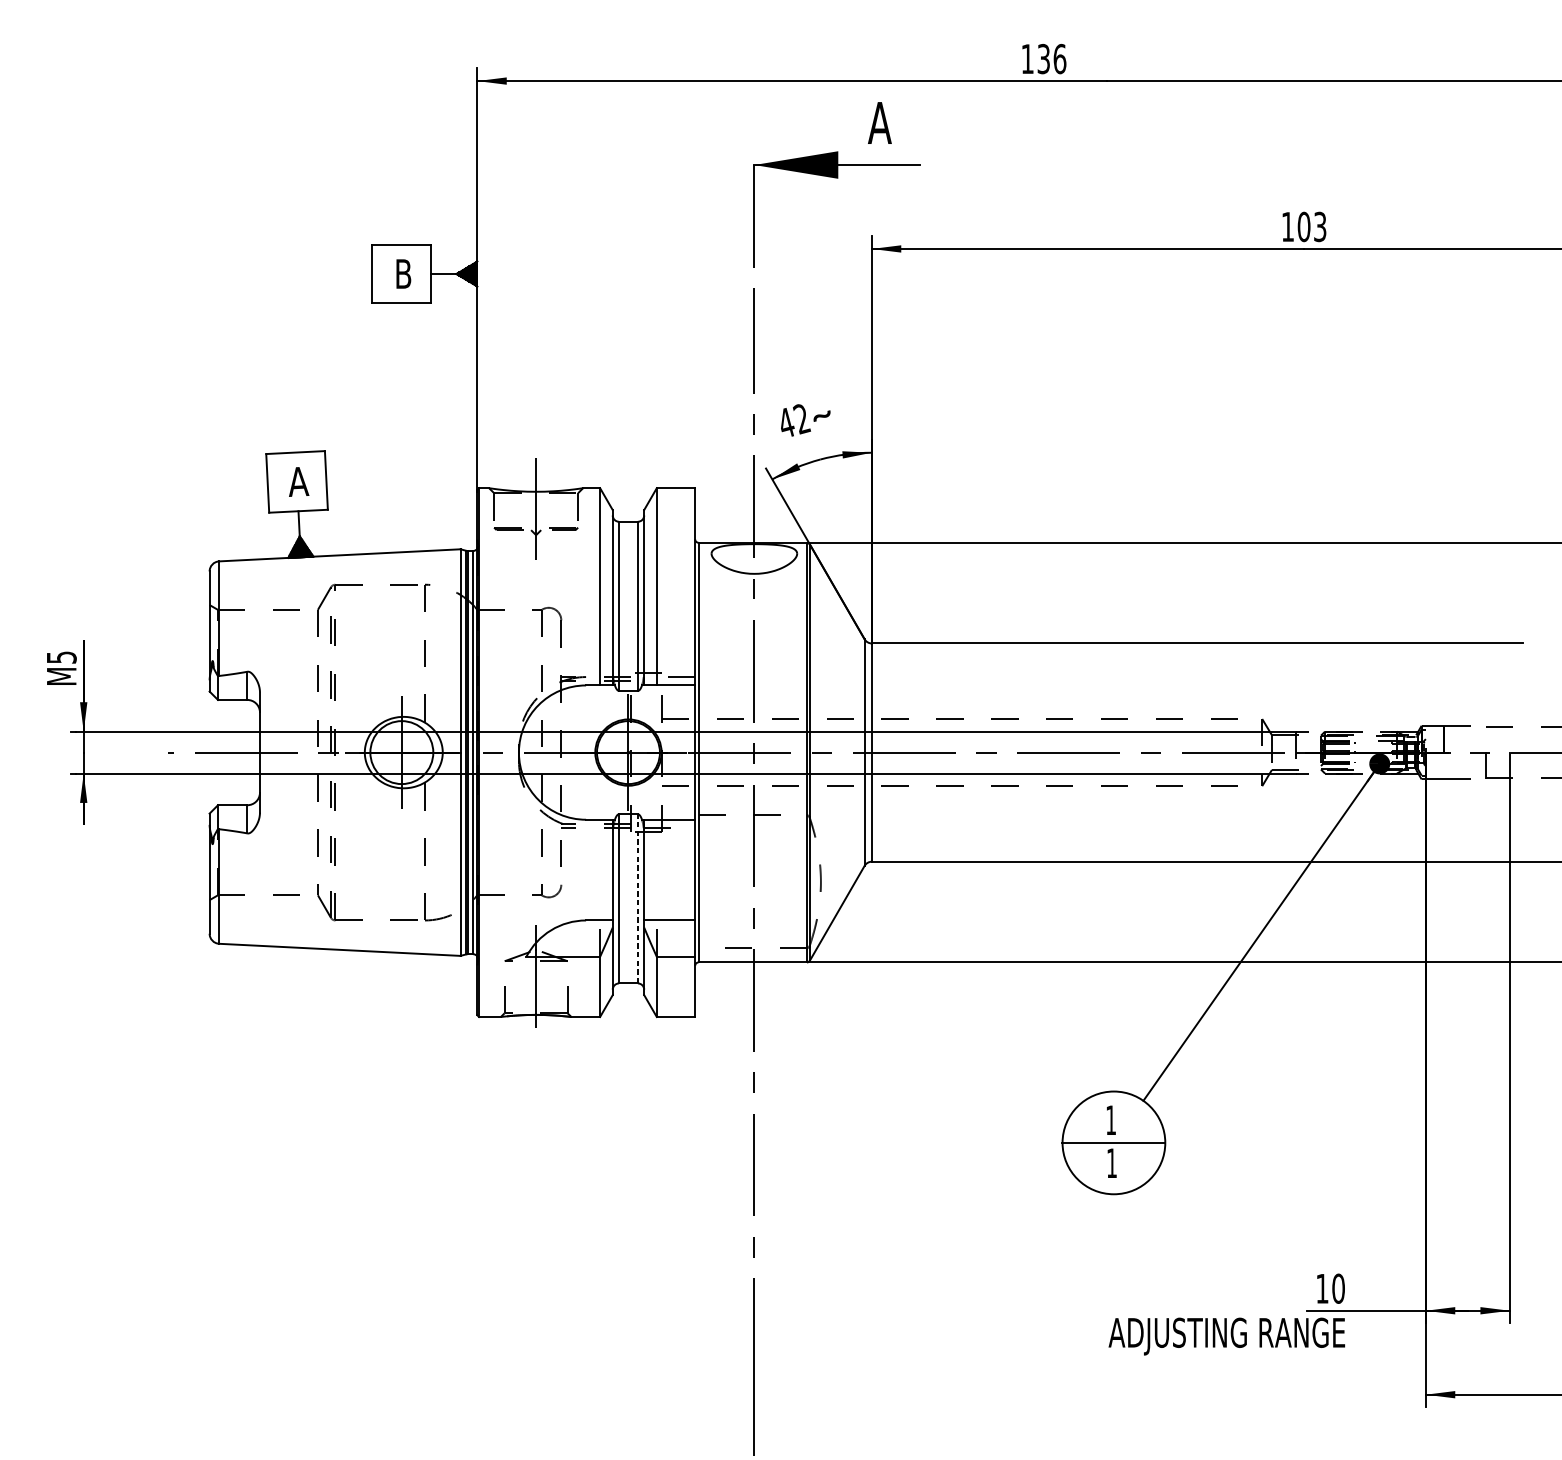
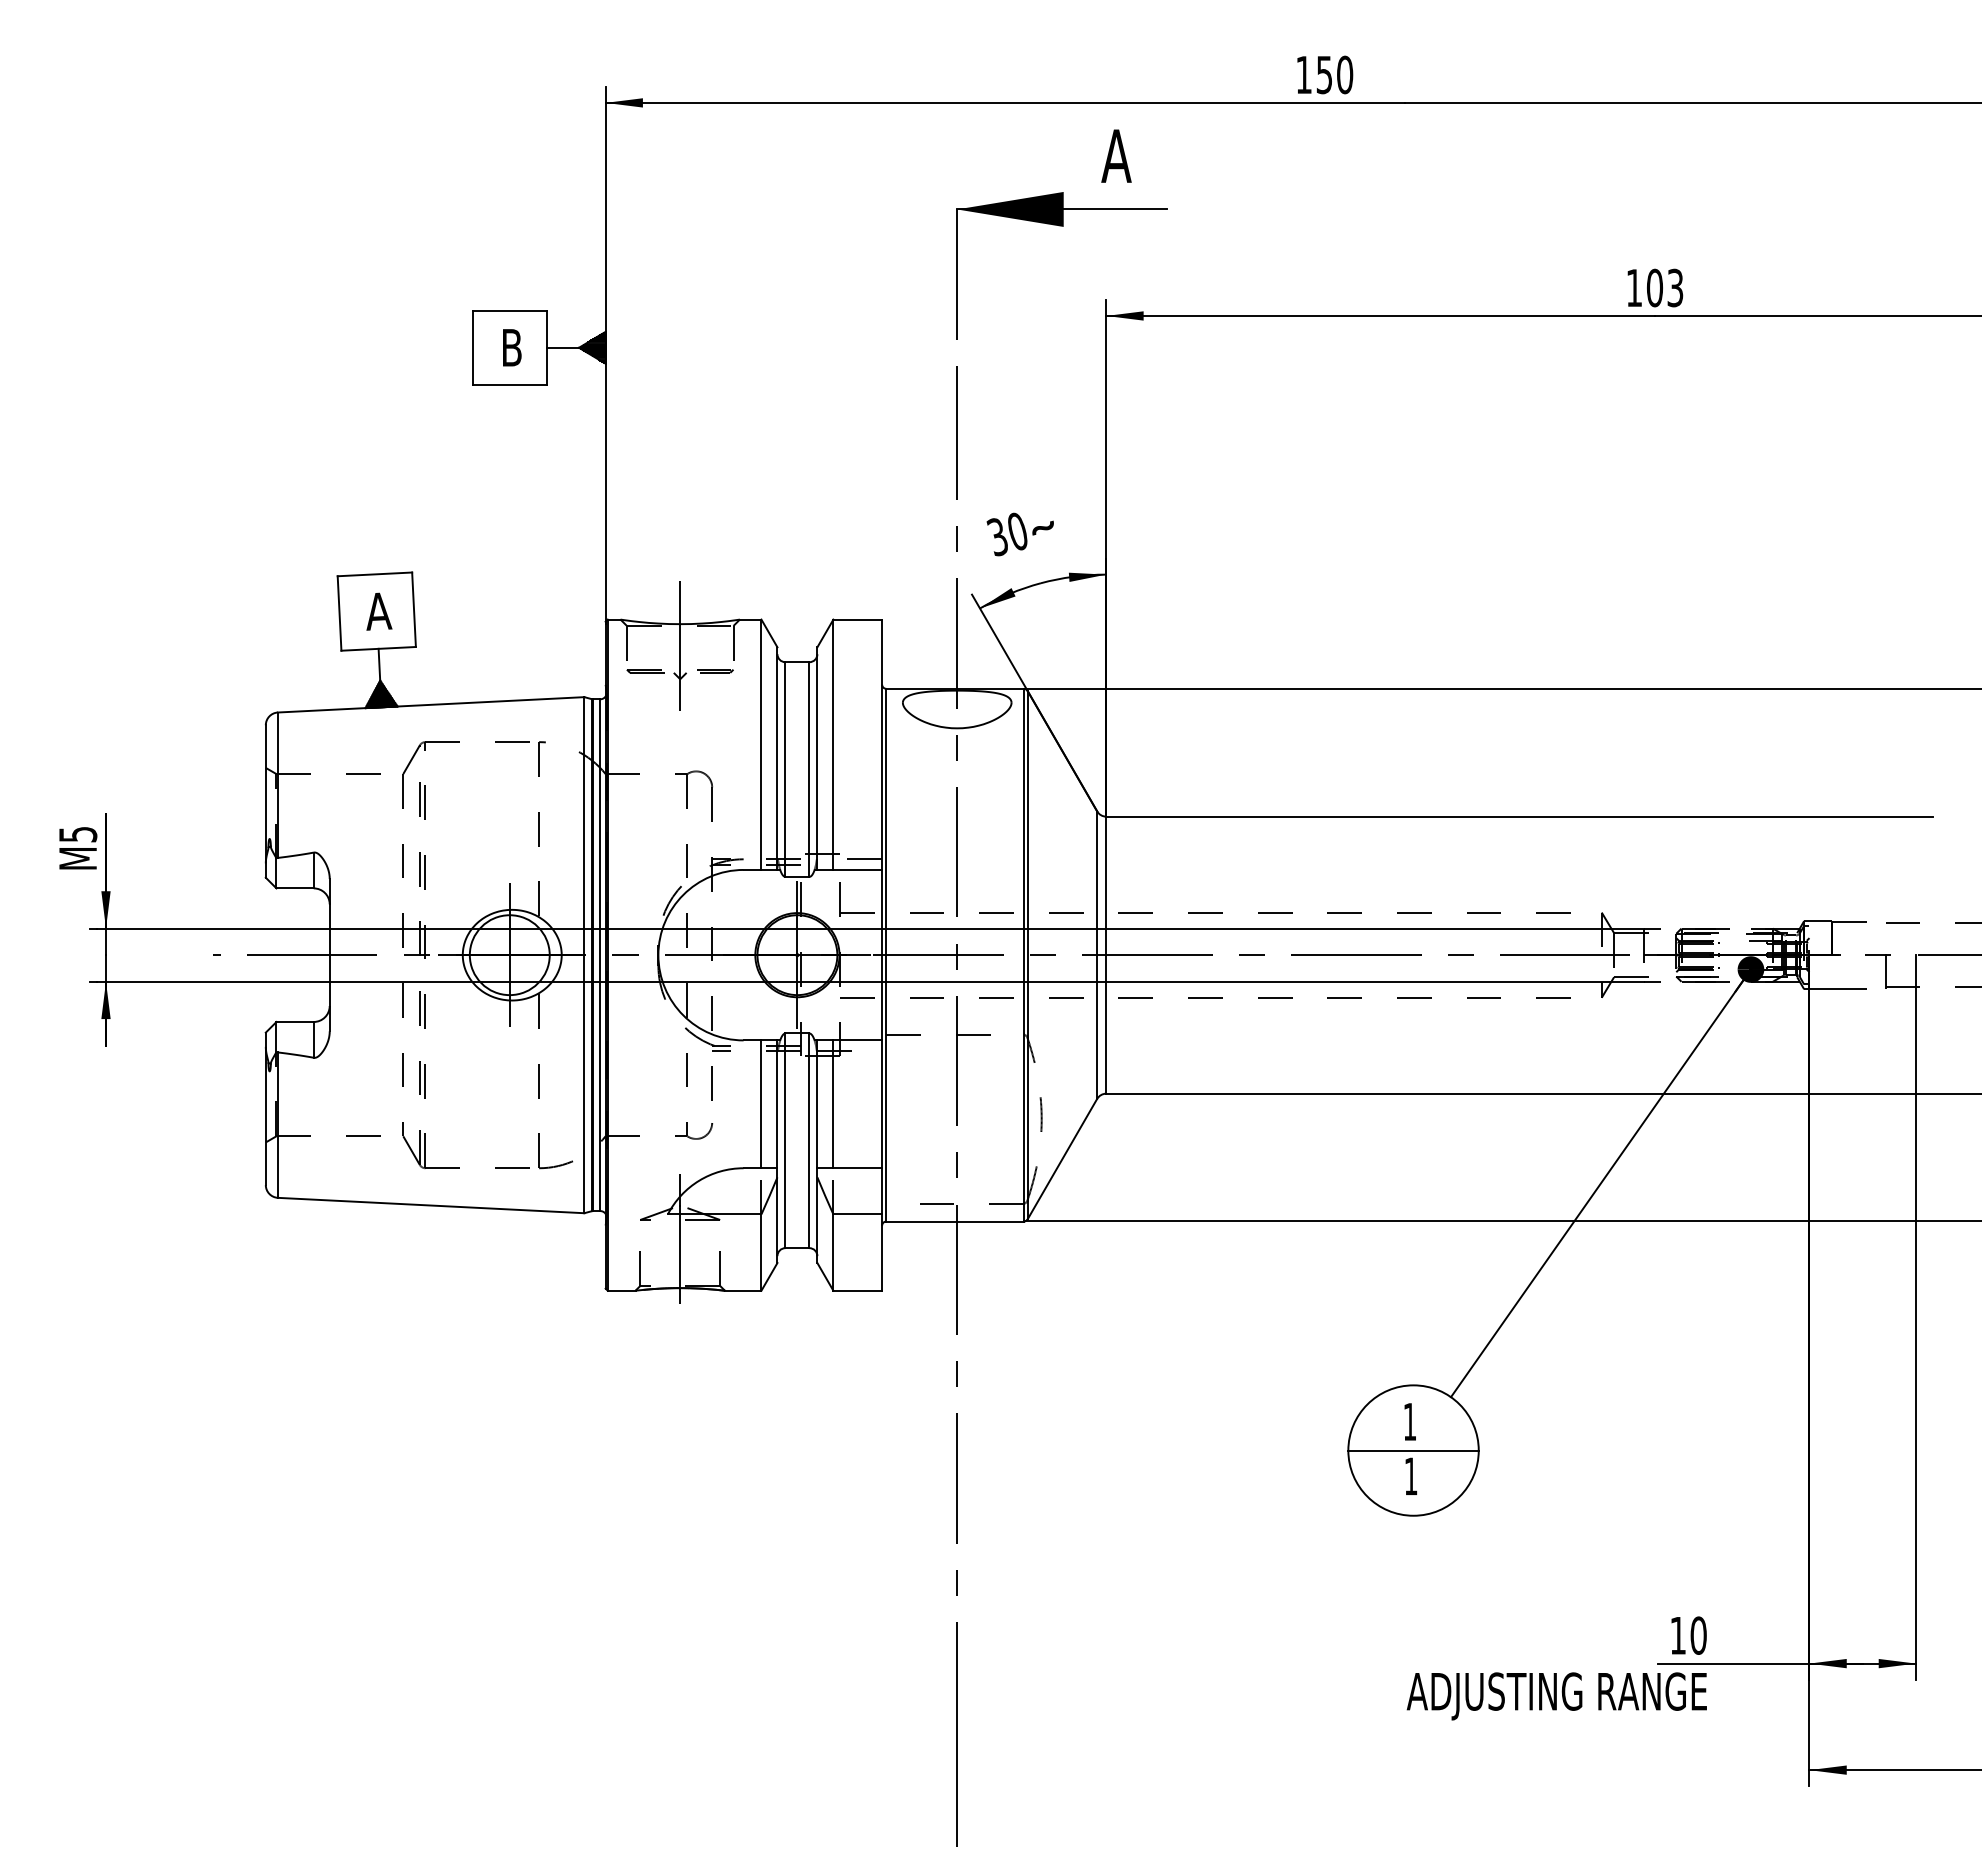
text: (1052, 58) -> (1335, 74), 136 -> 150
text: (794, 421) -> (1007, 534), 42 -> 30
line: (600, 870) -> (761, 1104), added
line: (656, 870) -> (833, 1104), added
line: (637, 898) -> (809, 1140), dashed -> solid

